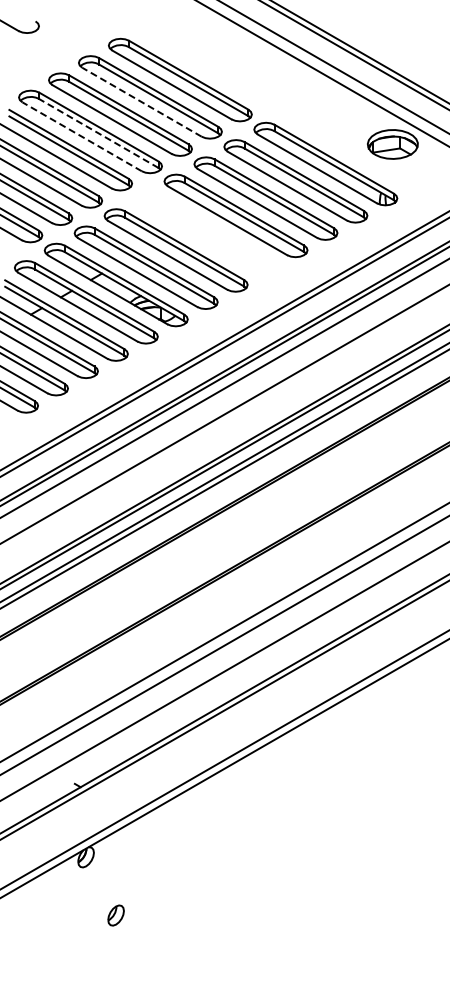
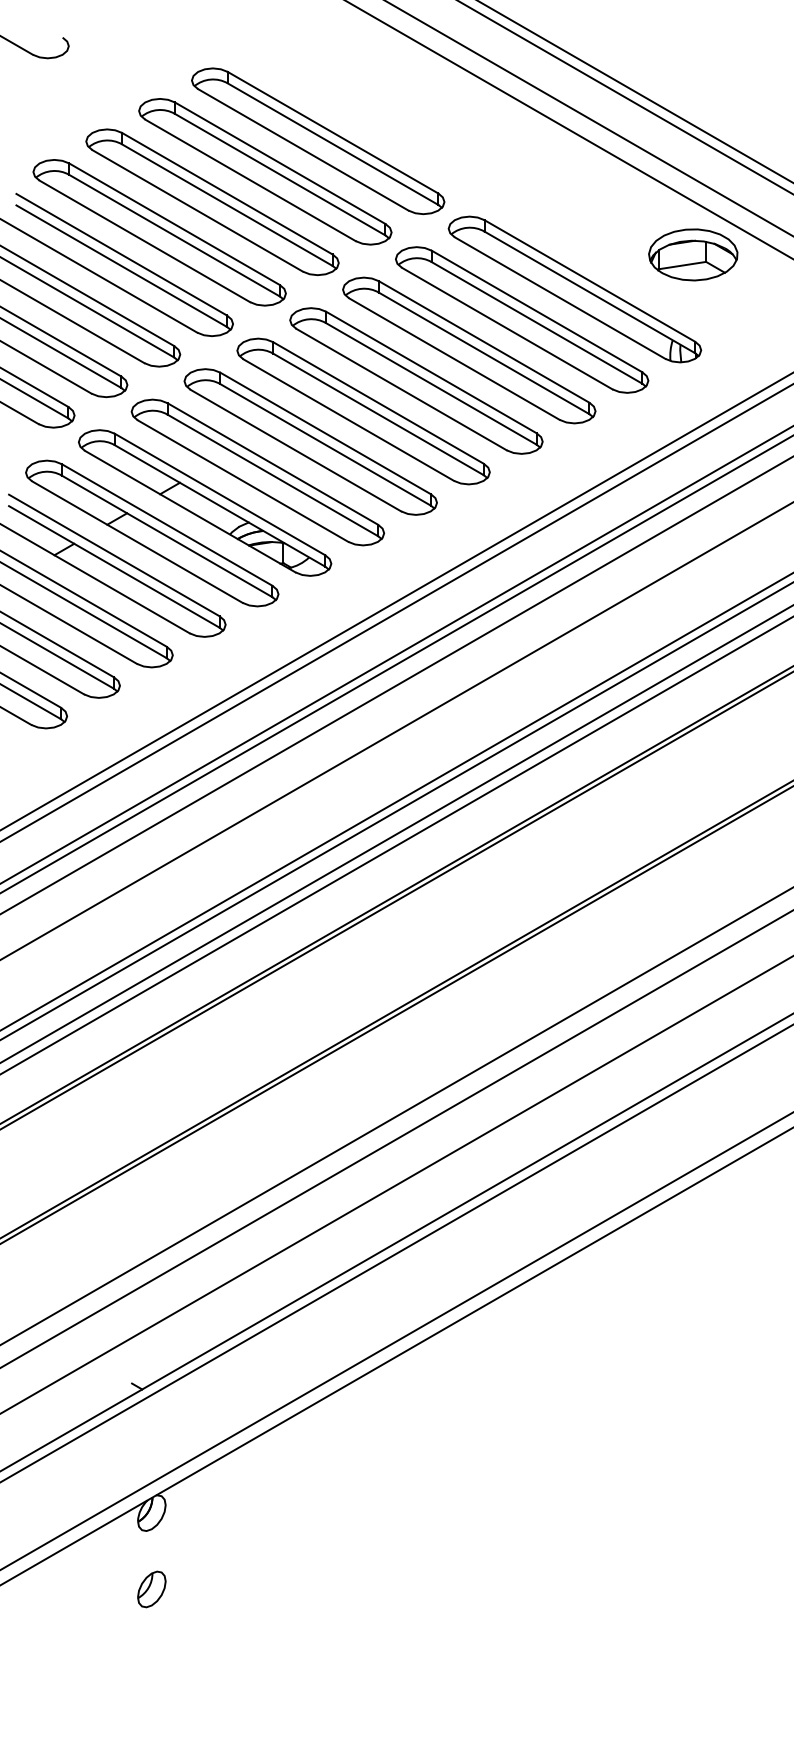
line: (142, 102) -> (251, 180), dashed -> solid
line: (98, 133) -> (173, 235), dashed -> solid
line: (82, 136) -> (145, 240), dashed -> solid
part: (205, 233) -> (362, 412), added
part: (115, 915) -> (150, 1589), moved

